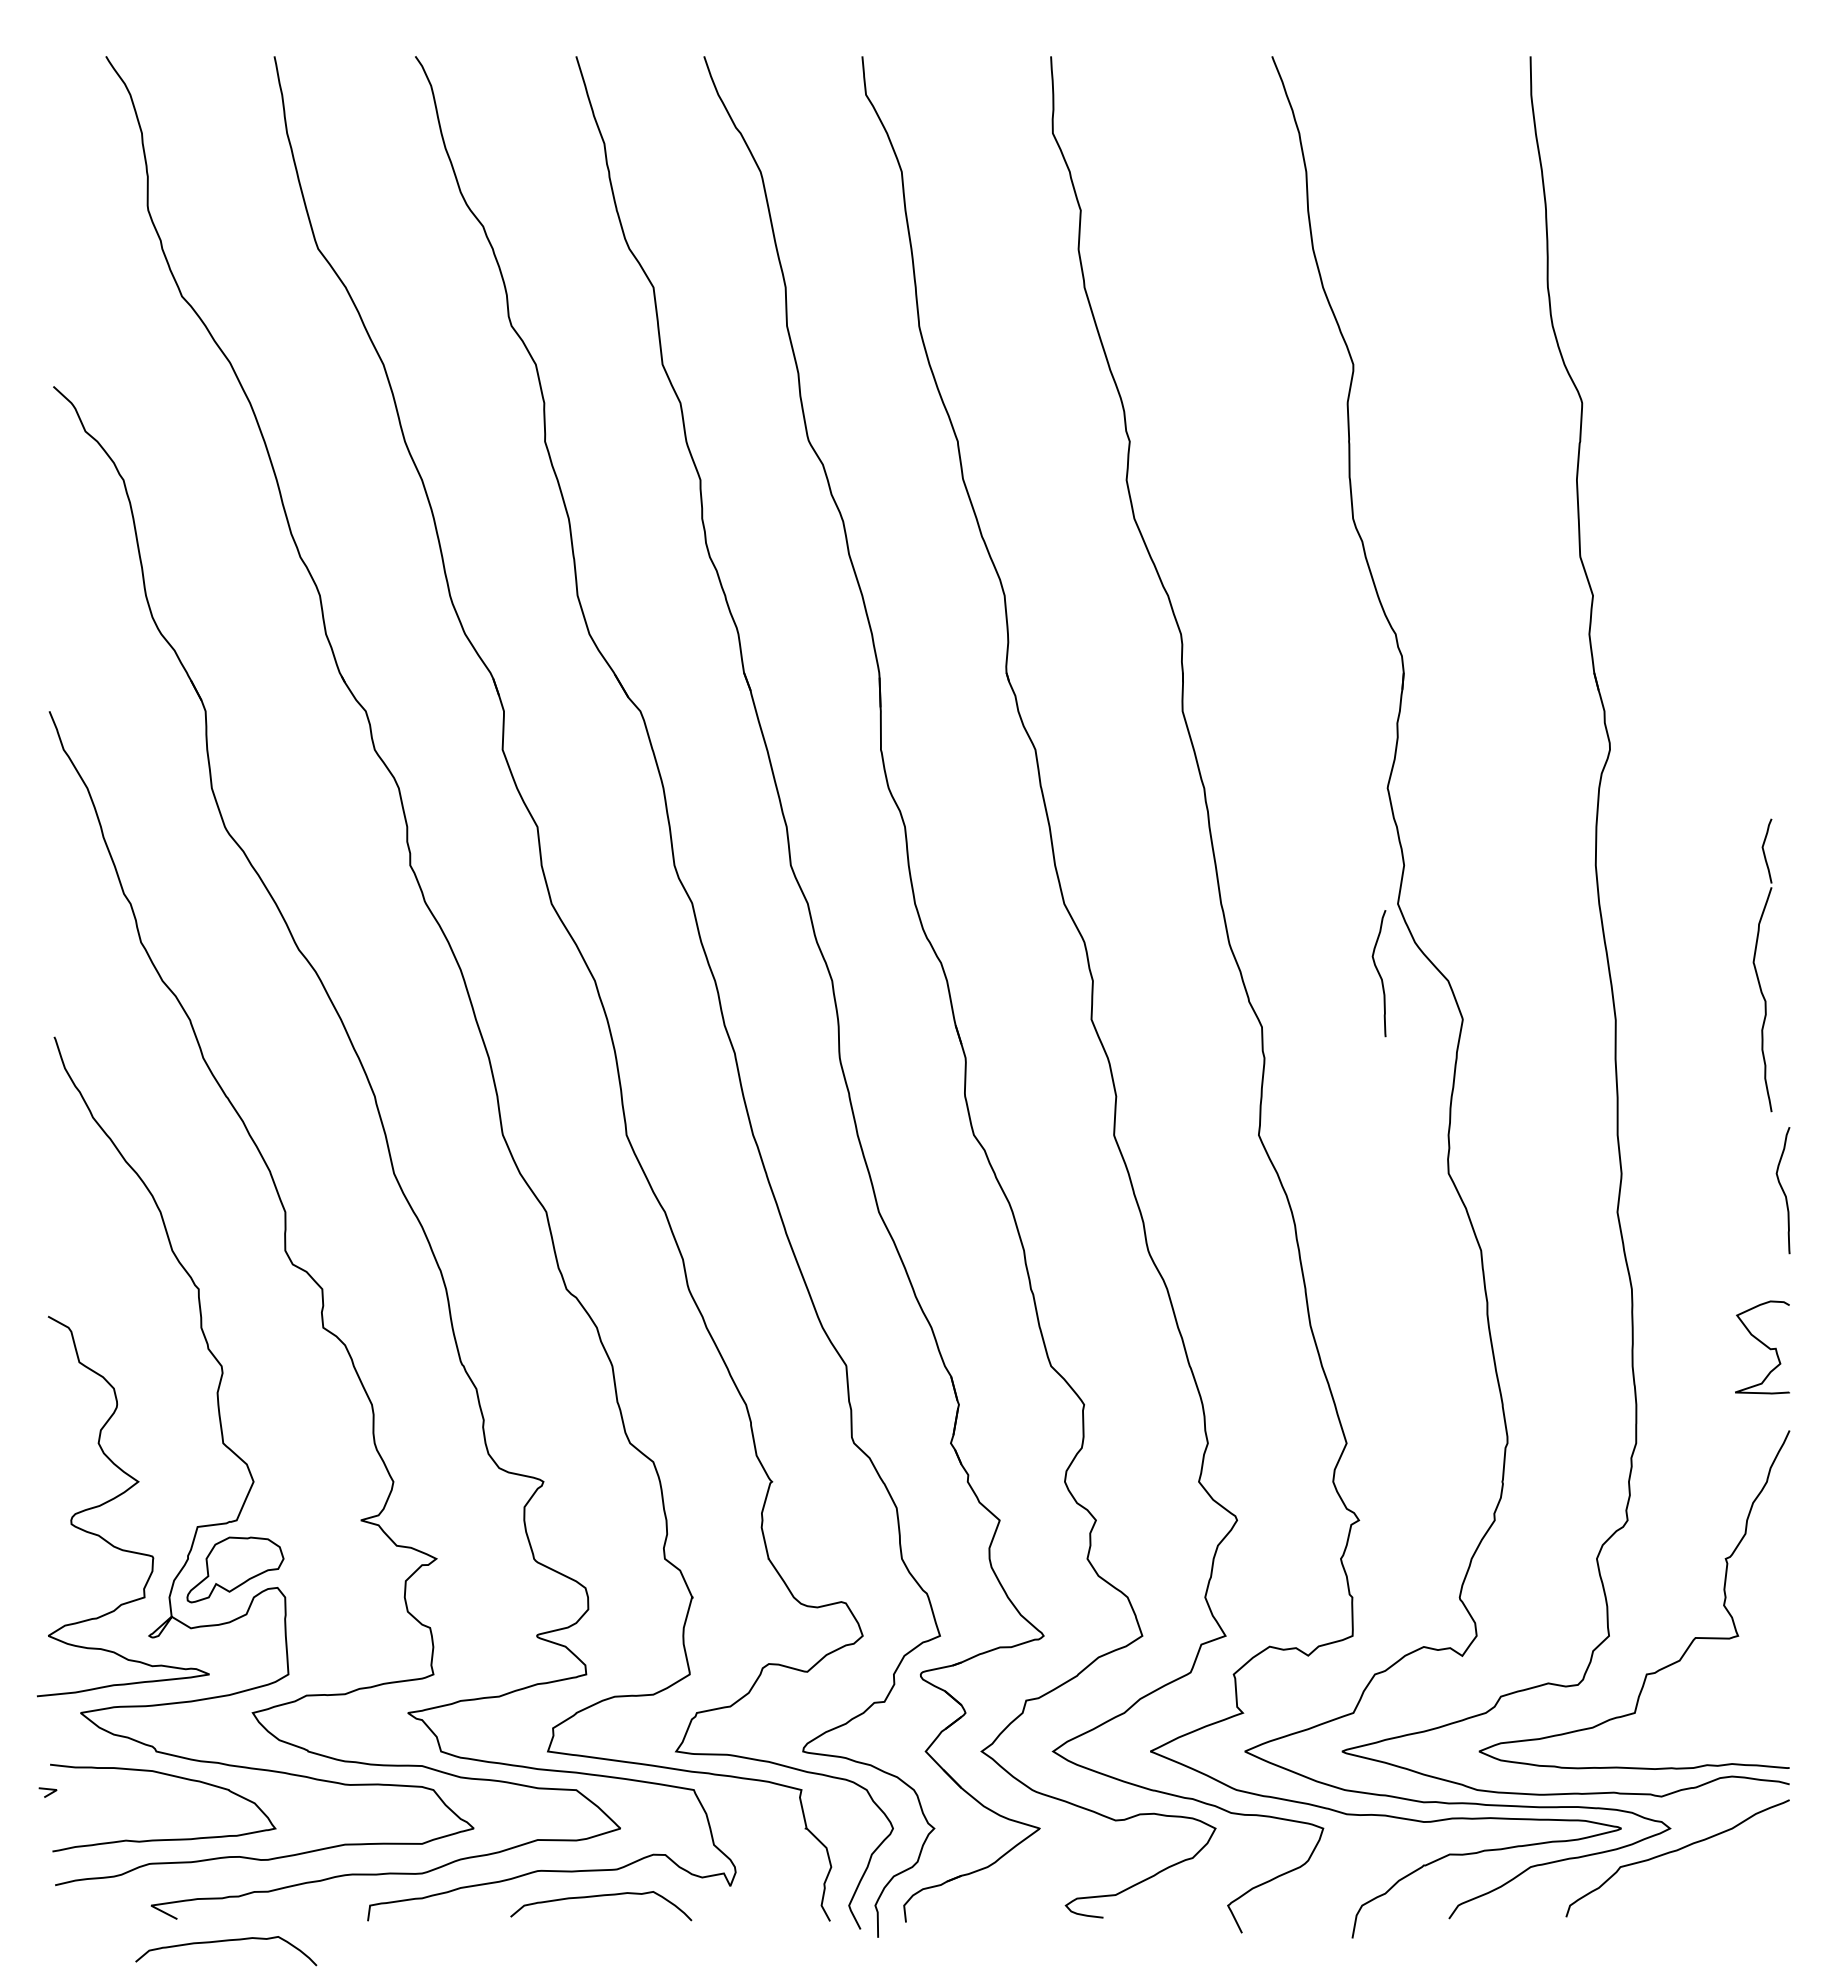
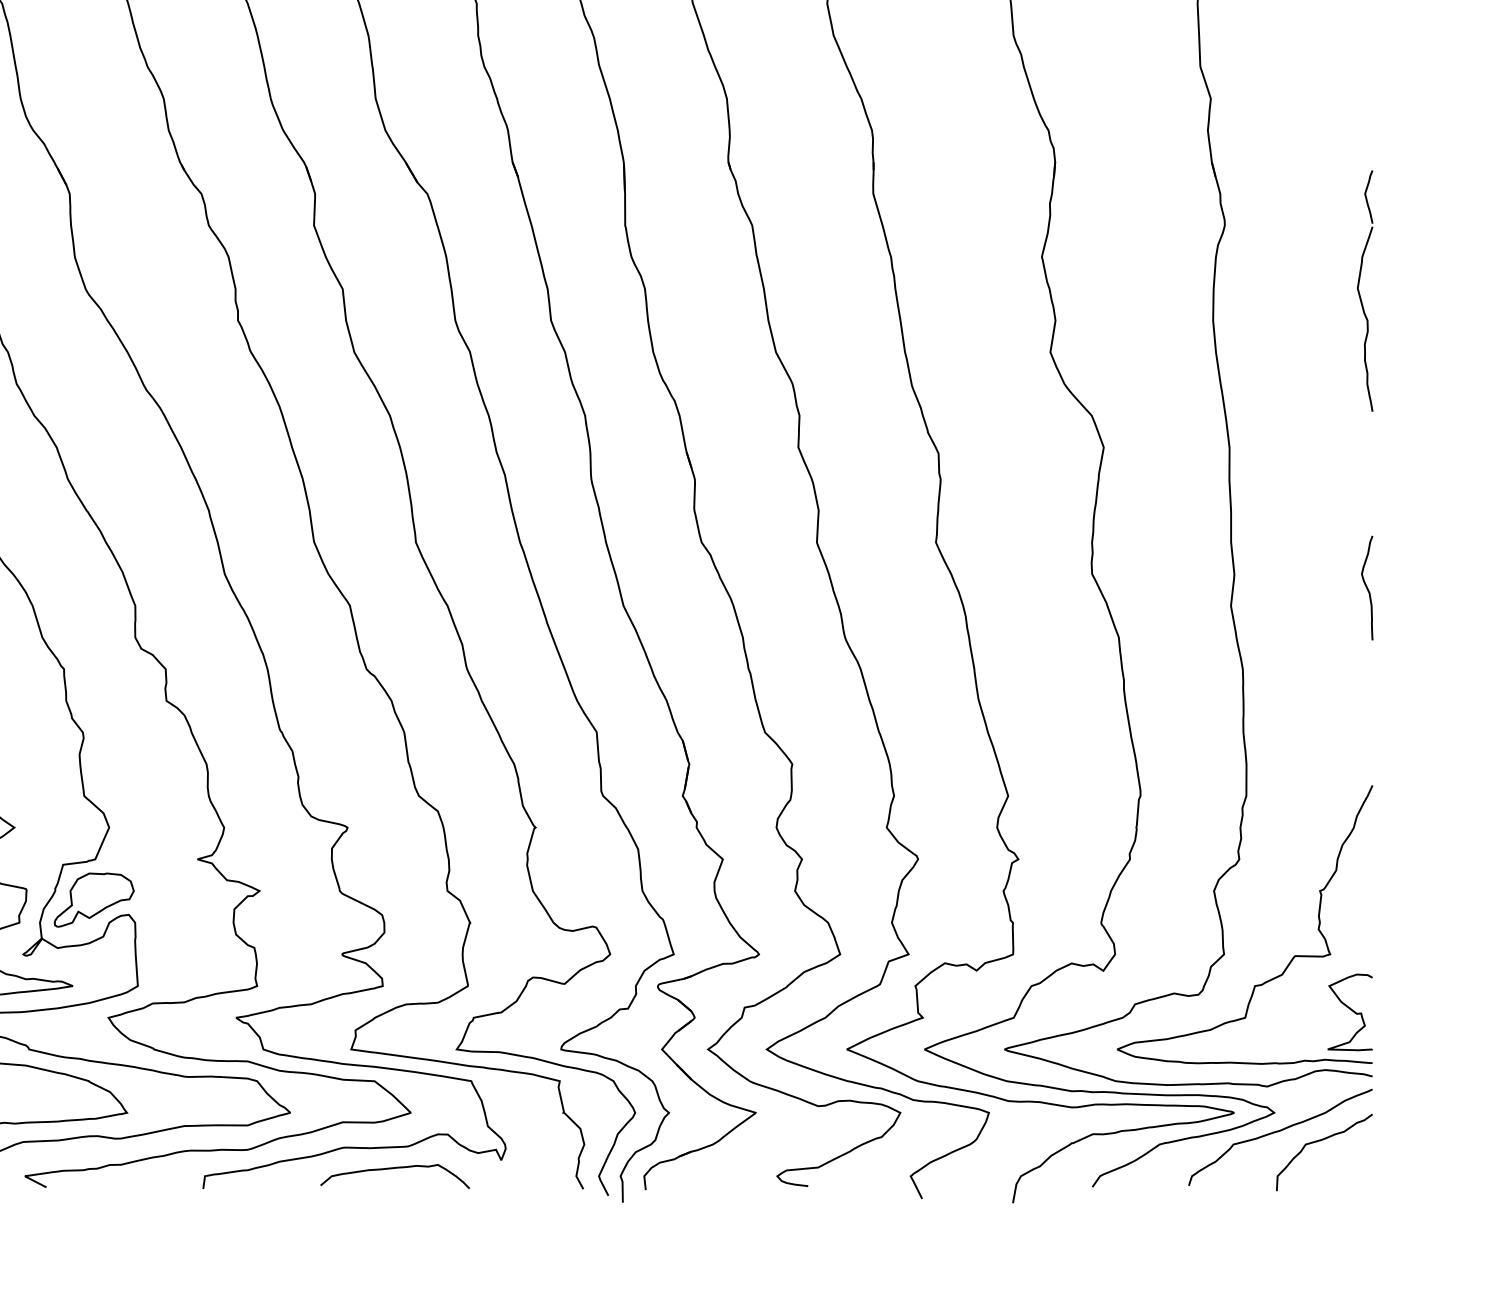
part: (1756, 968) -> (1360, 293), moved
curve: (1378, 973) -> (1034, 409), removed
curve: (1764, 1345) -> (1351, 1010), moved
curve: (1725, 1863) -> (1319, 1141), added
curve: (226, 1941) -> (86, 1205), removed

